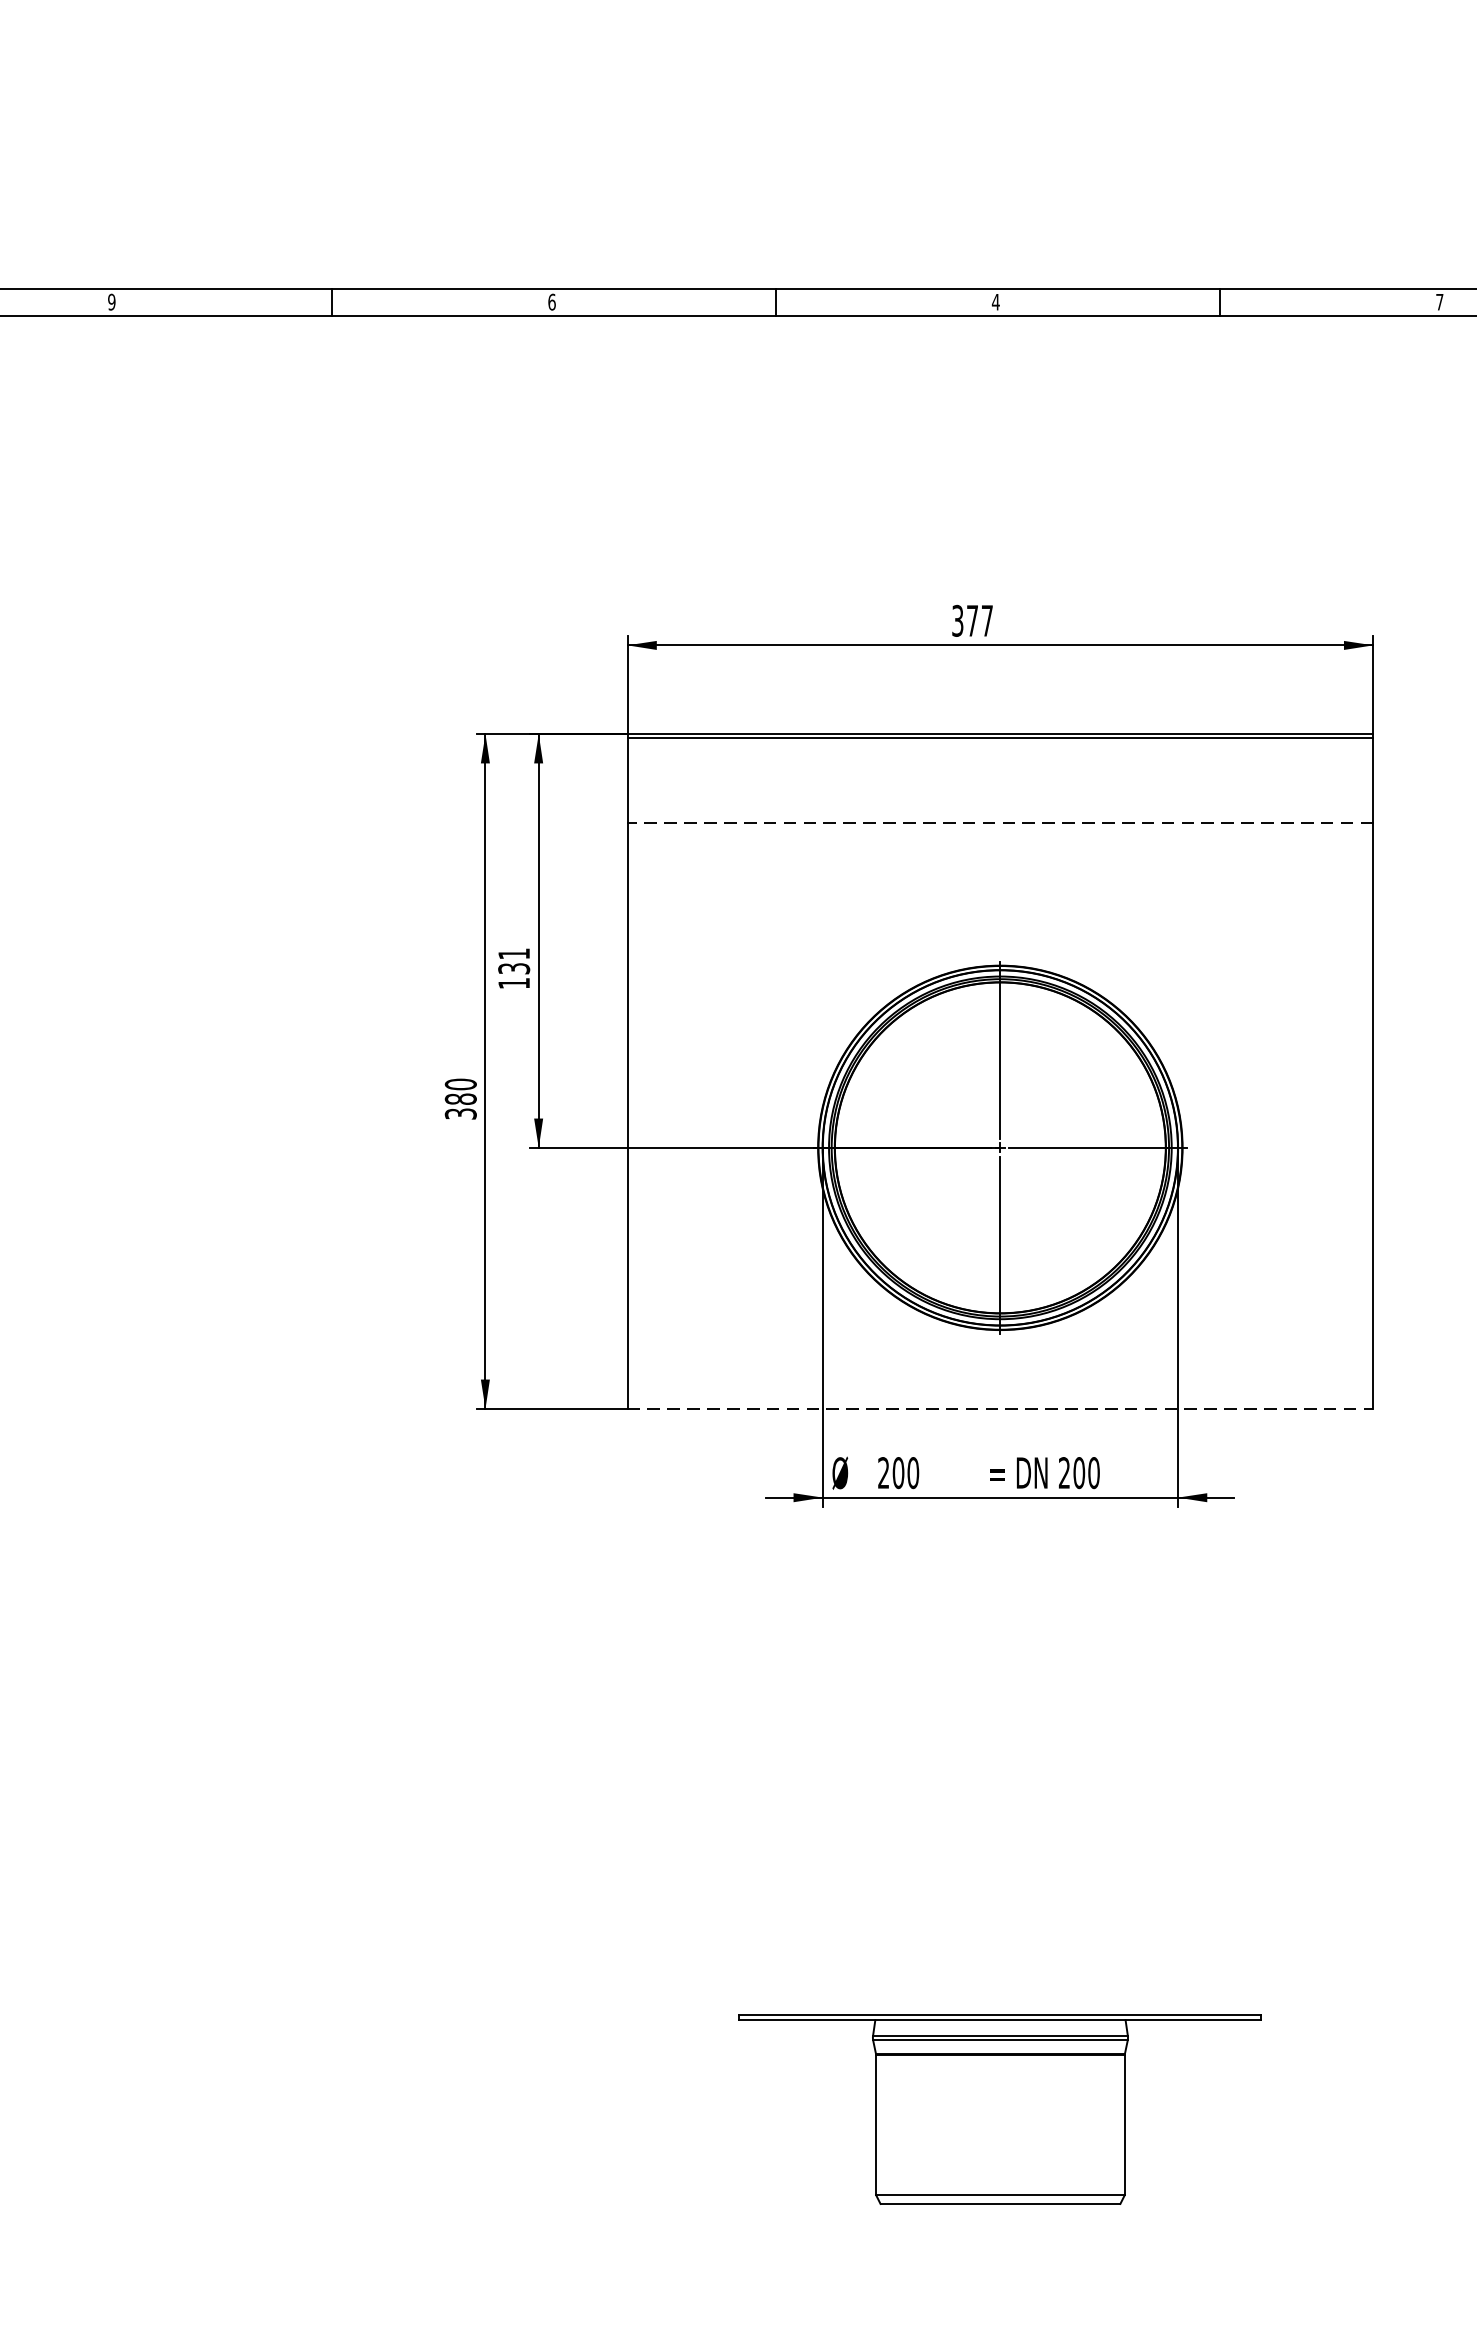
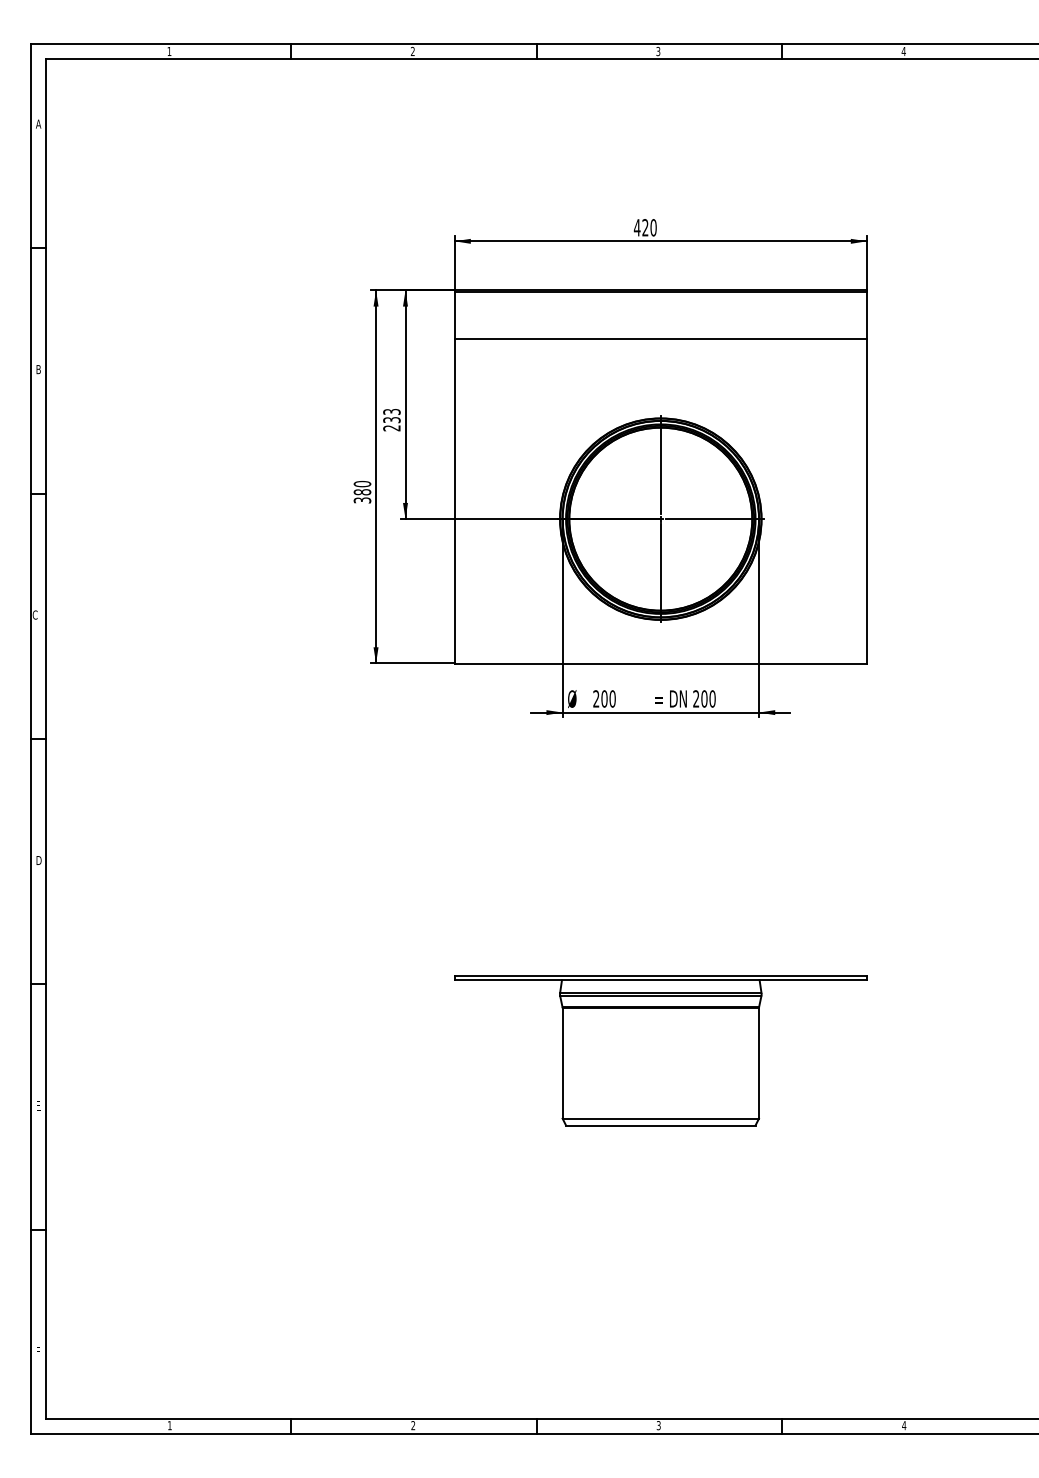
text: (111, 300) -> (169, 50), 9 -> 1
text: (551, 300) -> (412, 50), 6 -> 2
text: (996, 302) -> (658, 51), 4 -> 3
text: (1439, 302) -> (903, 51), 7 -> 4
text: (970, 620) -> (644, 227), 377 -> 420
line: (999, 822) -> (660, 339), dashed -> solid
text: (513, 969) -> (391, 420), 131 -> 233
line: (1001, 1408) -> (661, 663), dashed -> solid
part: (999, 2108) -> (660, 1050), size x1.43

